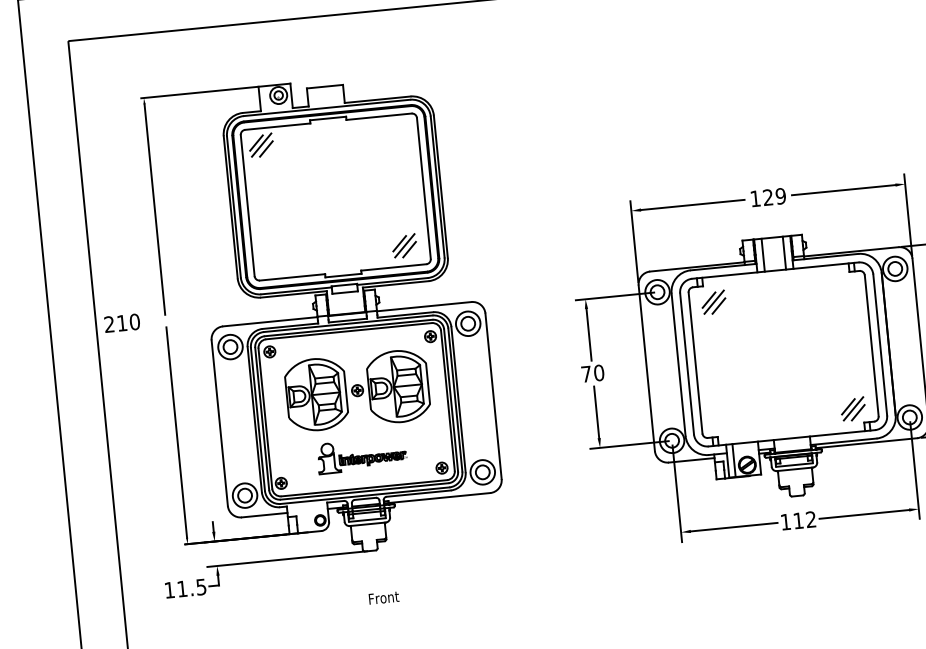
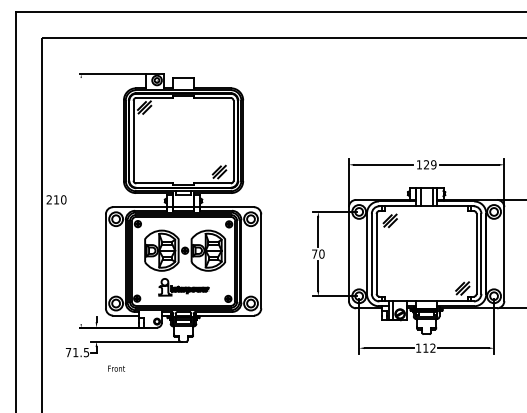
line: (155, 209) -> (81, 137), removed
line: (177, 432) -> (81, 264), removed
text: (169, 590) -> (68, 352), 11.5 -> 71.5
text: (383, 597) -> (116, 368), moved

